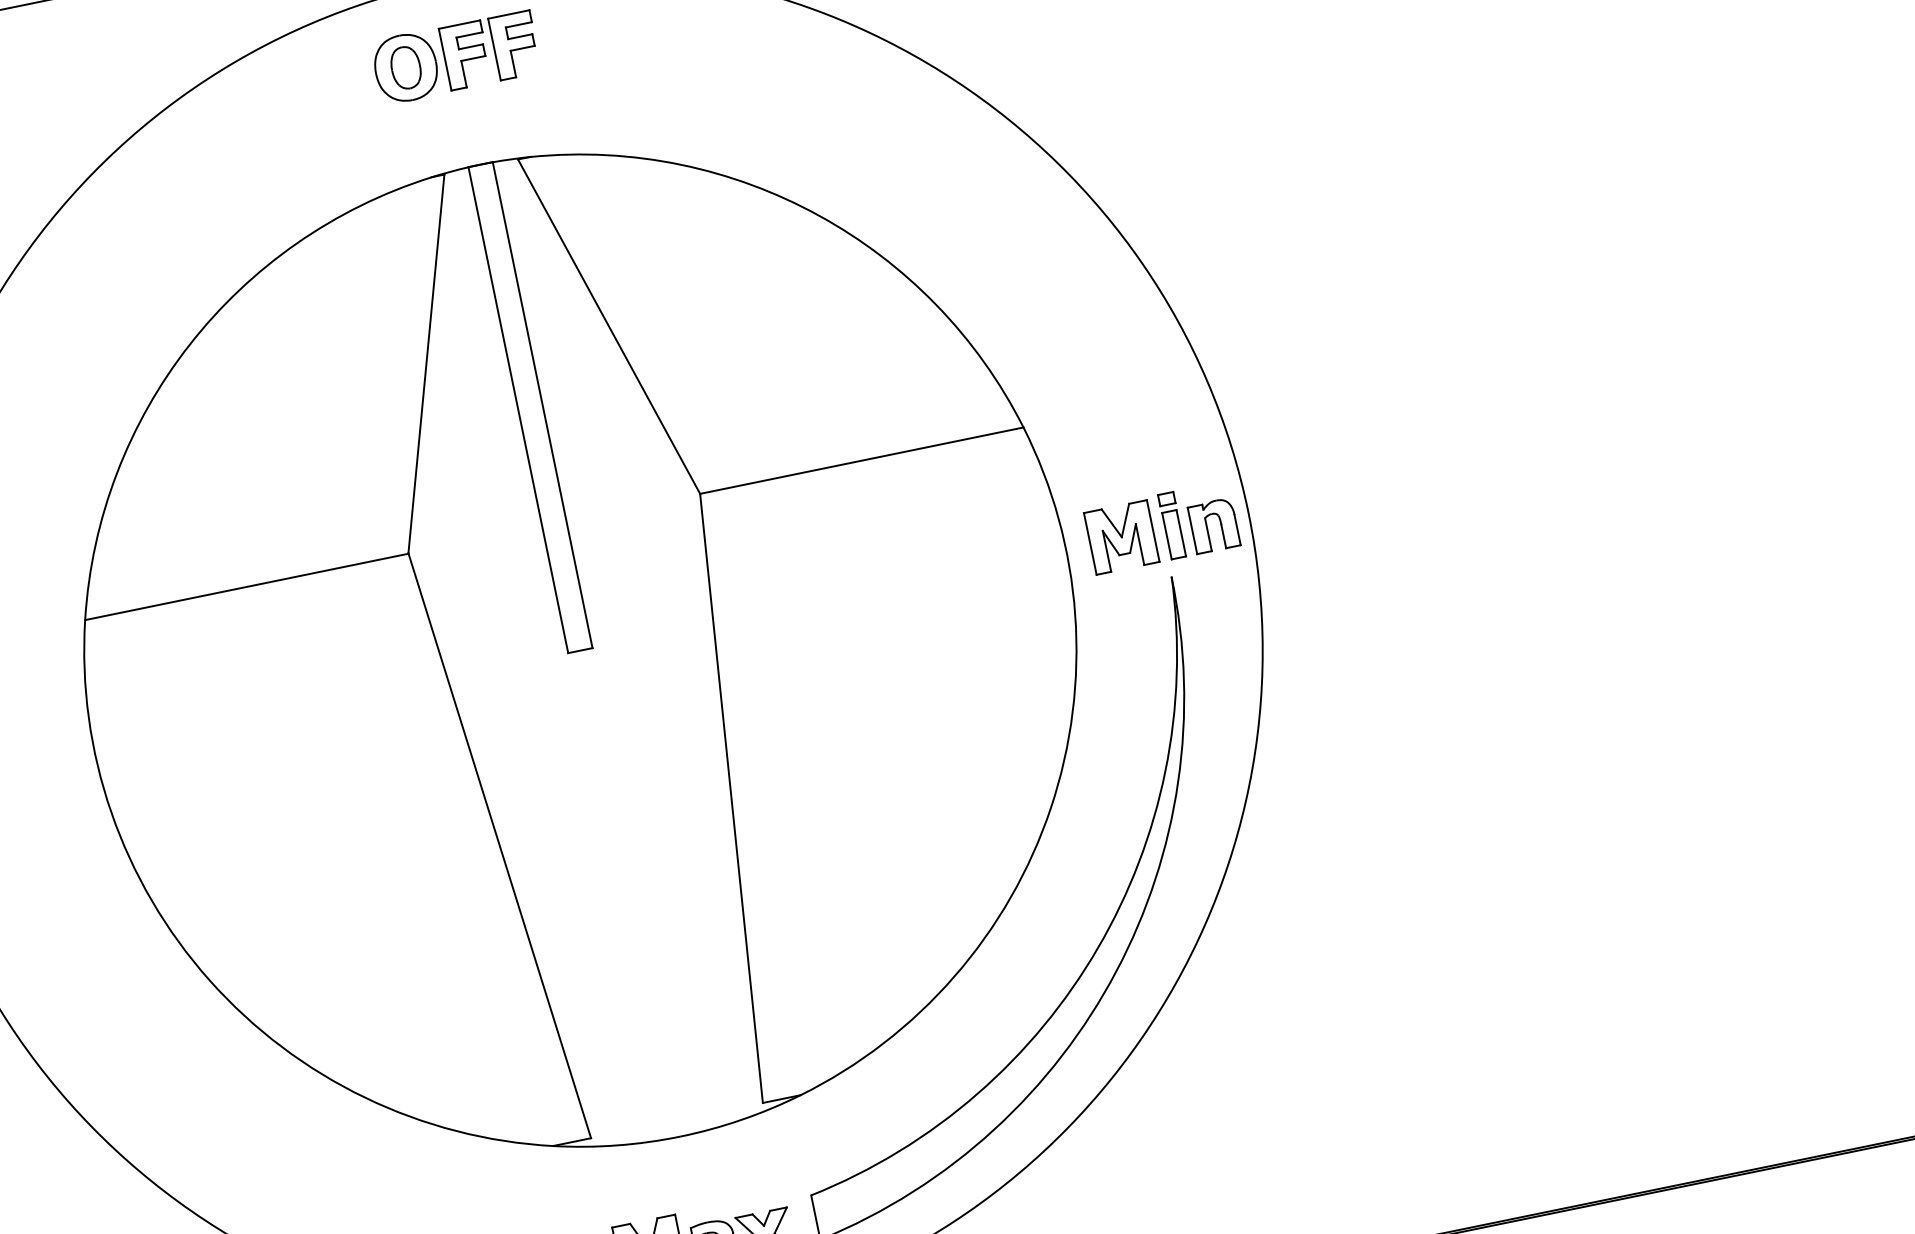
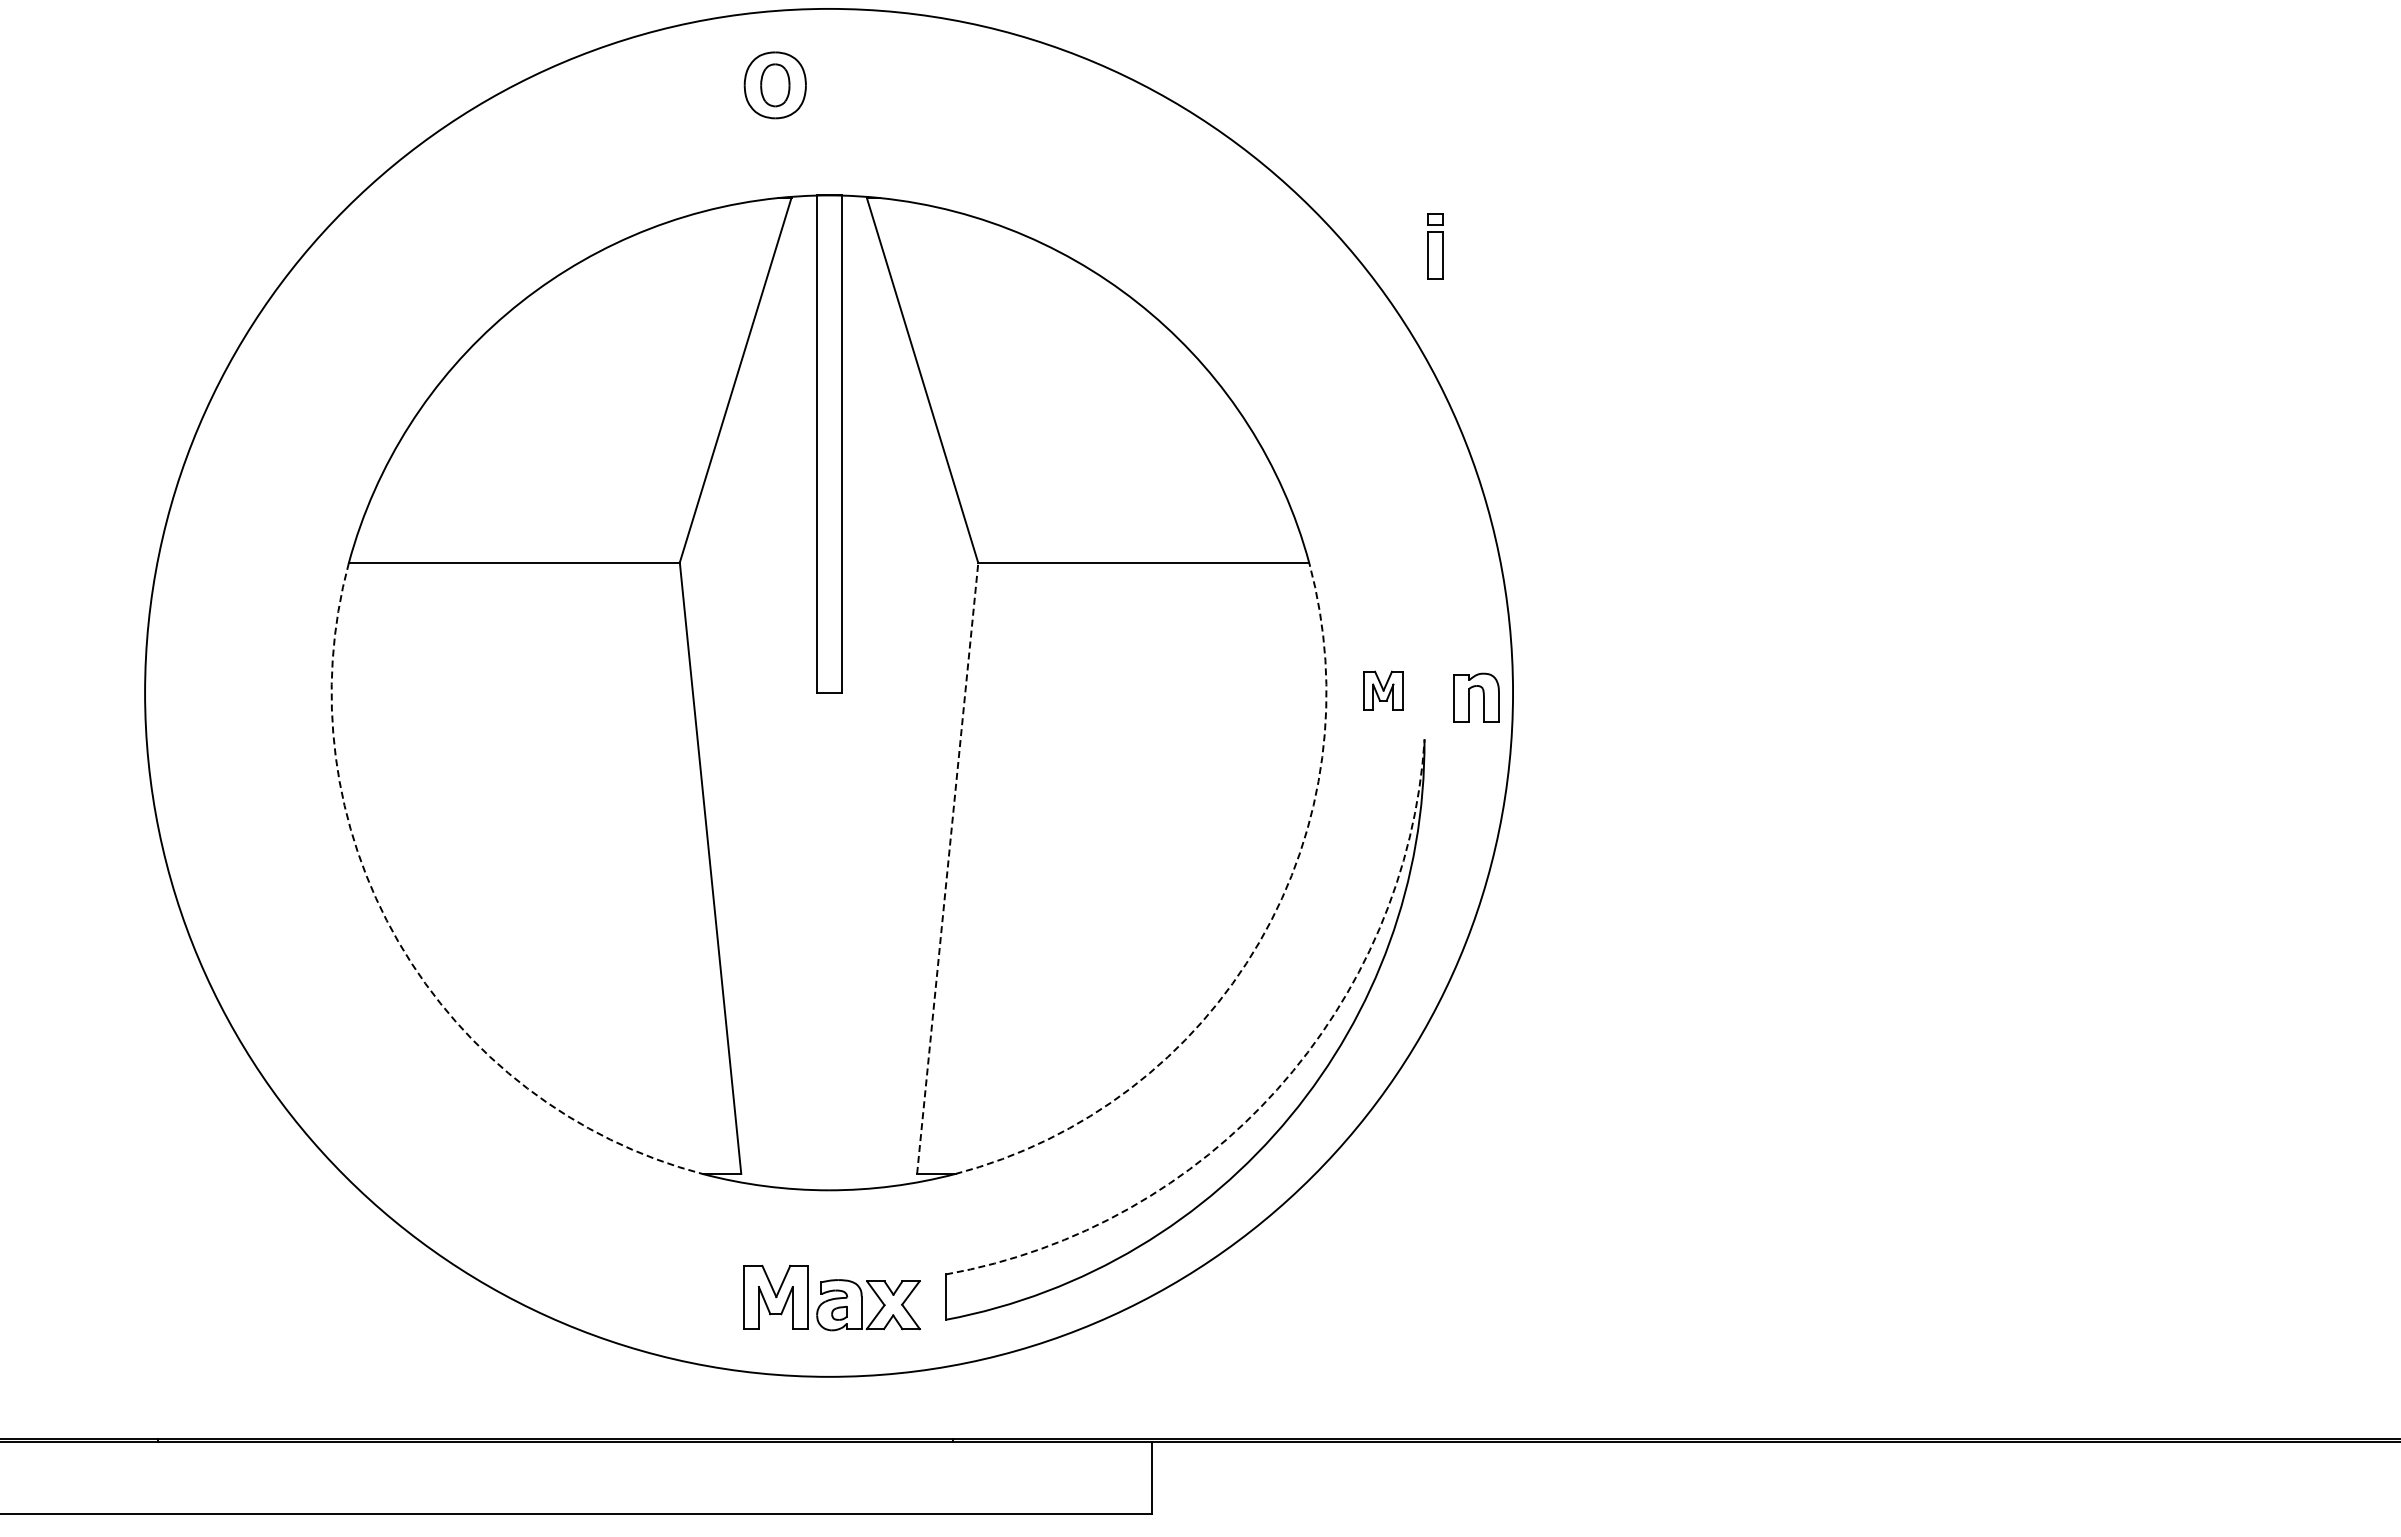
part: (490, 50) -> (861, 85), removed
part: (1172, 525) -> (1435, 246), moved
part: (1121, 537) -> (1383, 690), size x0.6
line: (731, 798) -> (947, 868), solid -> dashed
arc: (1050, 808) -> (1259, 942), solid -> dashed
arc: (1098, 948) -> (1277, 1089), solid -> dashed
arc: (209, 980) -> (398, 942), solid -> dashed

